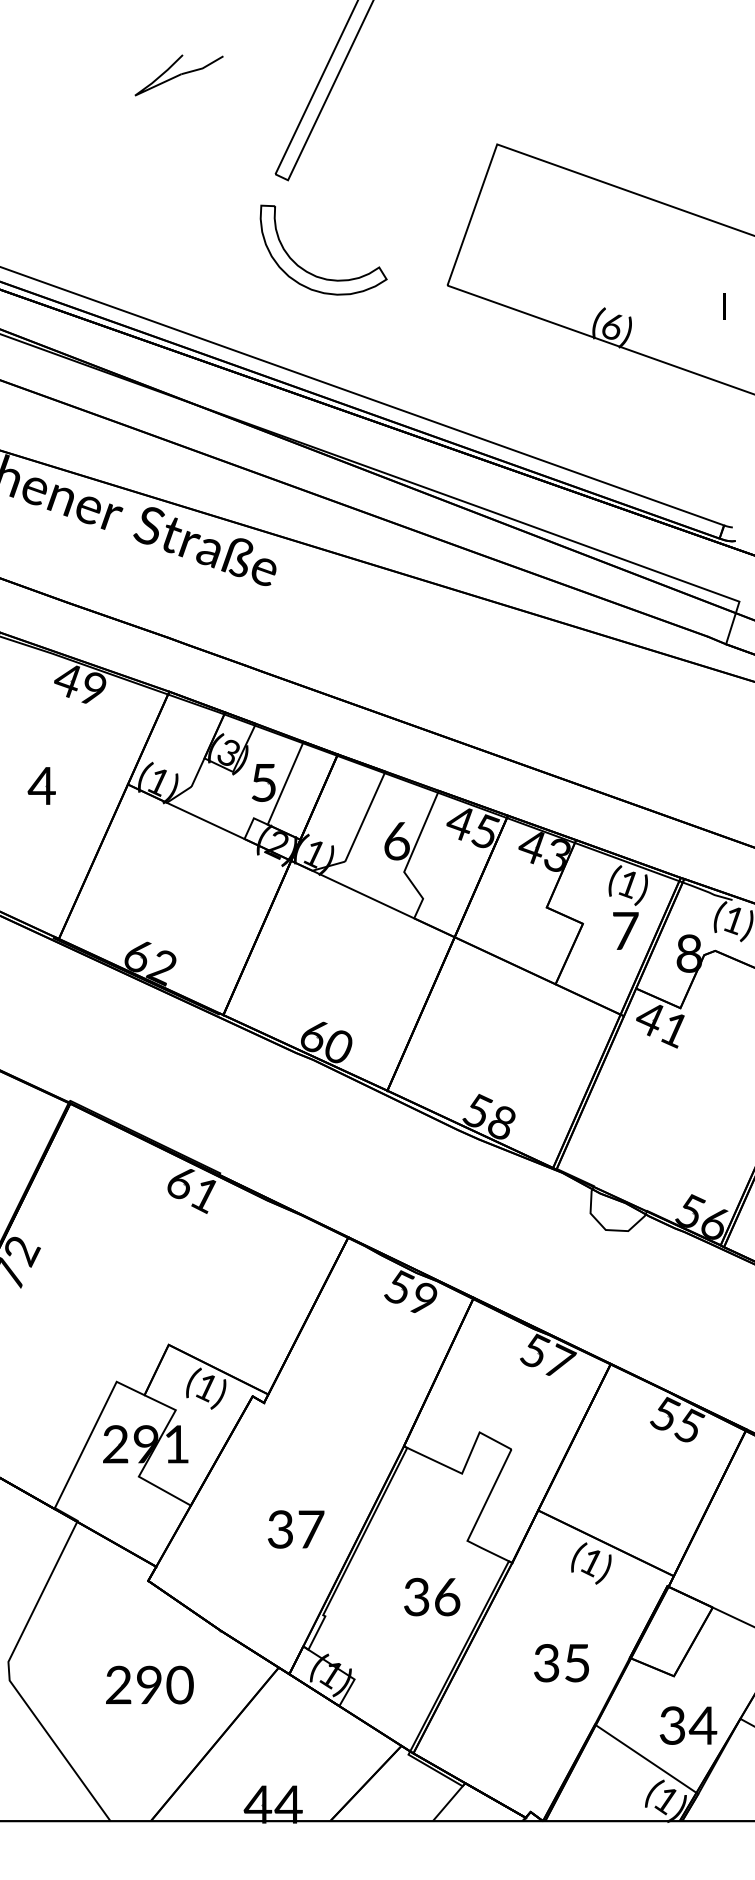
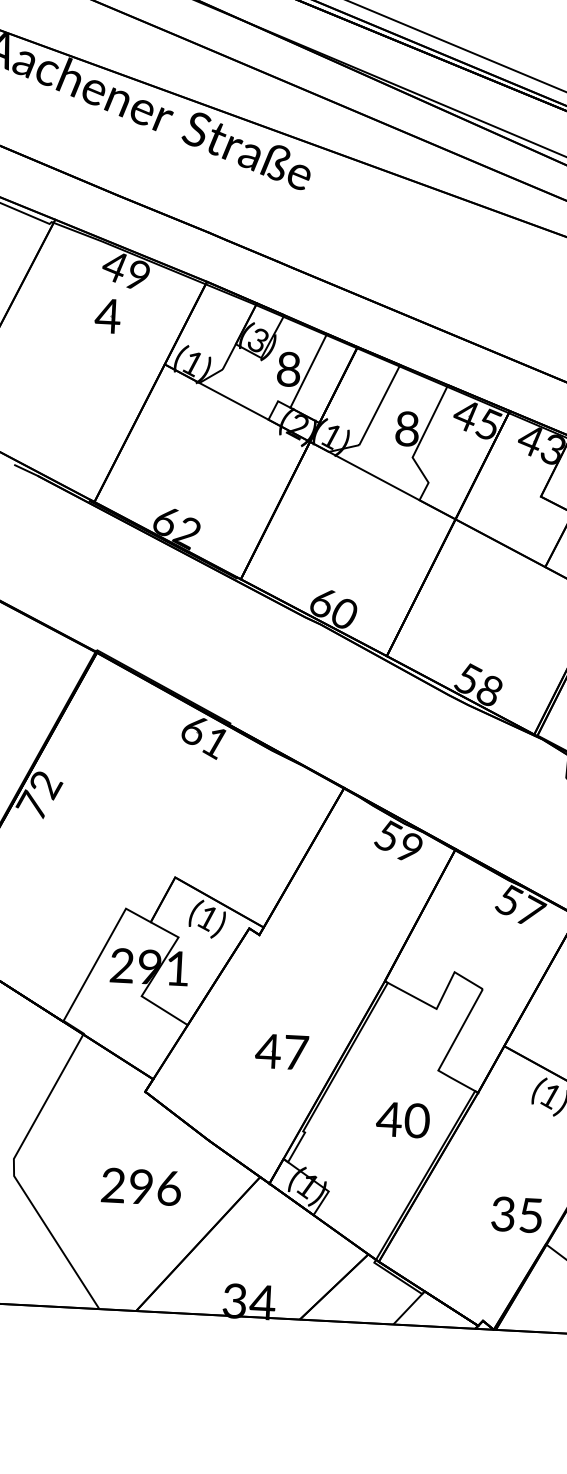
text: (263, 782) -> (288, 369), 5 -> 8
part: (41, 785) -> (107, 315), moved
text: (396, 840) -> (407, 428), 6 -> 8
text: (280, 1529) -> (268, 1051), 37 -> 47
text: (431, 1596) -> (402, 1119), 36 -> 40
part: (561, 1663) -> (516, 1215), moved
text: (179, 1684) -> (168, 1187), 290 -> 296
text: (257, 1804) -> (234, 1300), 44 -> 34

